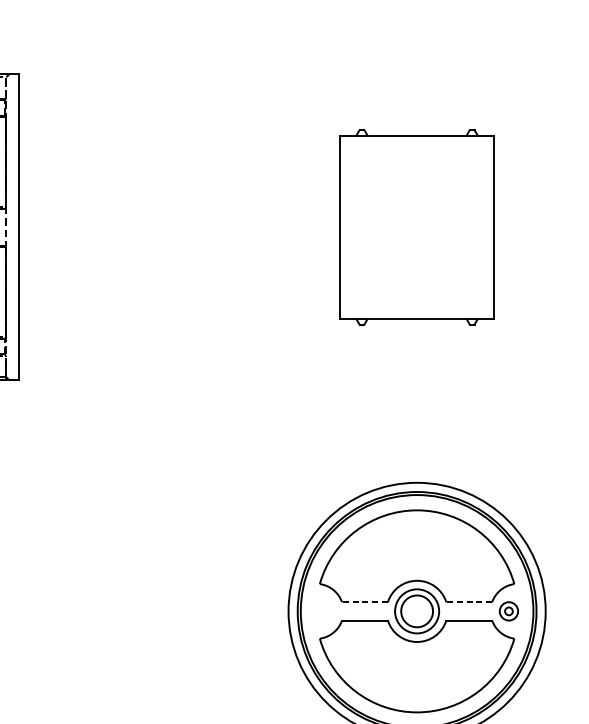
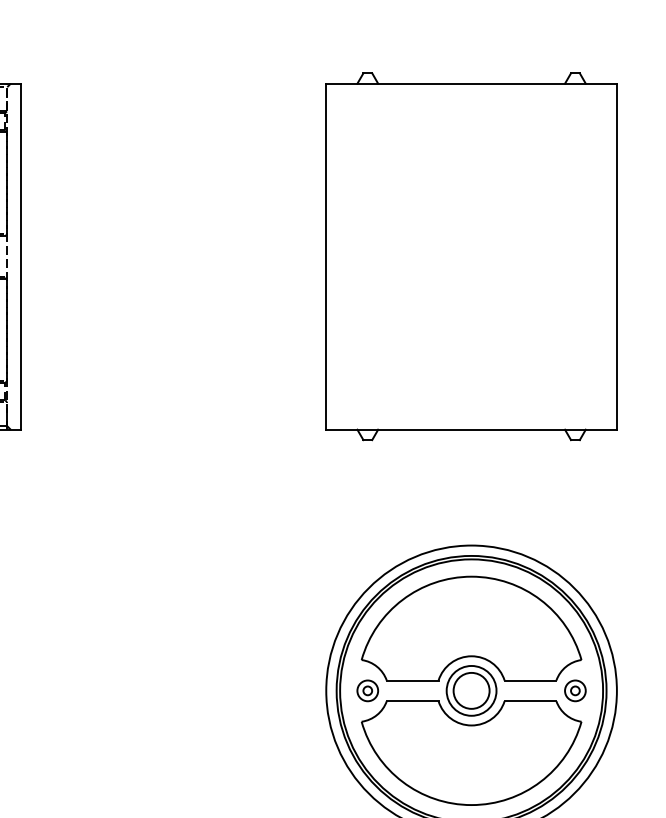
part: (417, 227) -> (471, 256), size x1.67
line: (364, 602) -> (412, 680), dashed -> solid
line: (469, 602) -> (530, 680), dashed -> solid
part: (325, 611) -> (367, 690), added

